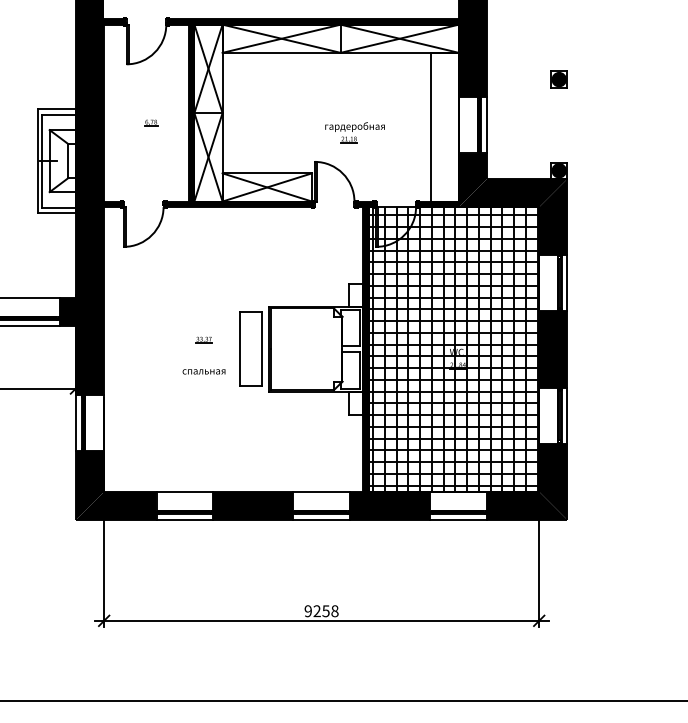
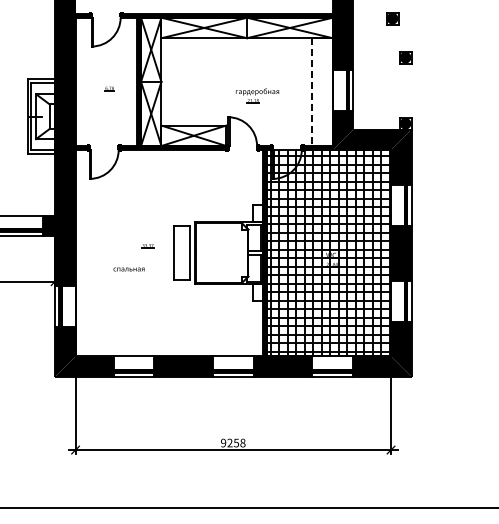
part: (541, 25) -> (392, 18), added
line: (430, 127) -> (312, 92), solid -> dashed
text: (203, 371) -> (128, 269), moved

